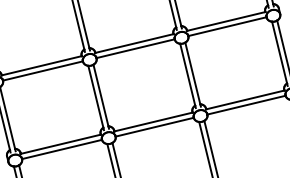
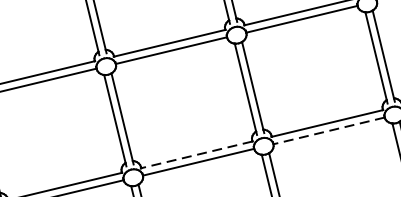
line: (246, 105) -> (329, 131), solid -> dashed
line: (153, 122) -> (196, 155), solid -> dashed

